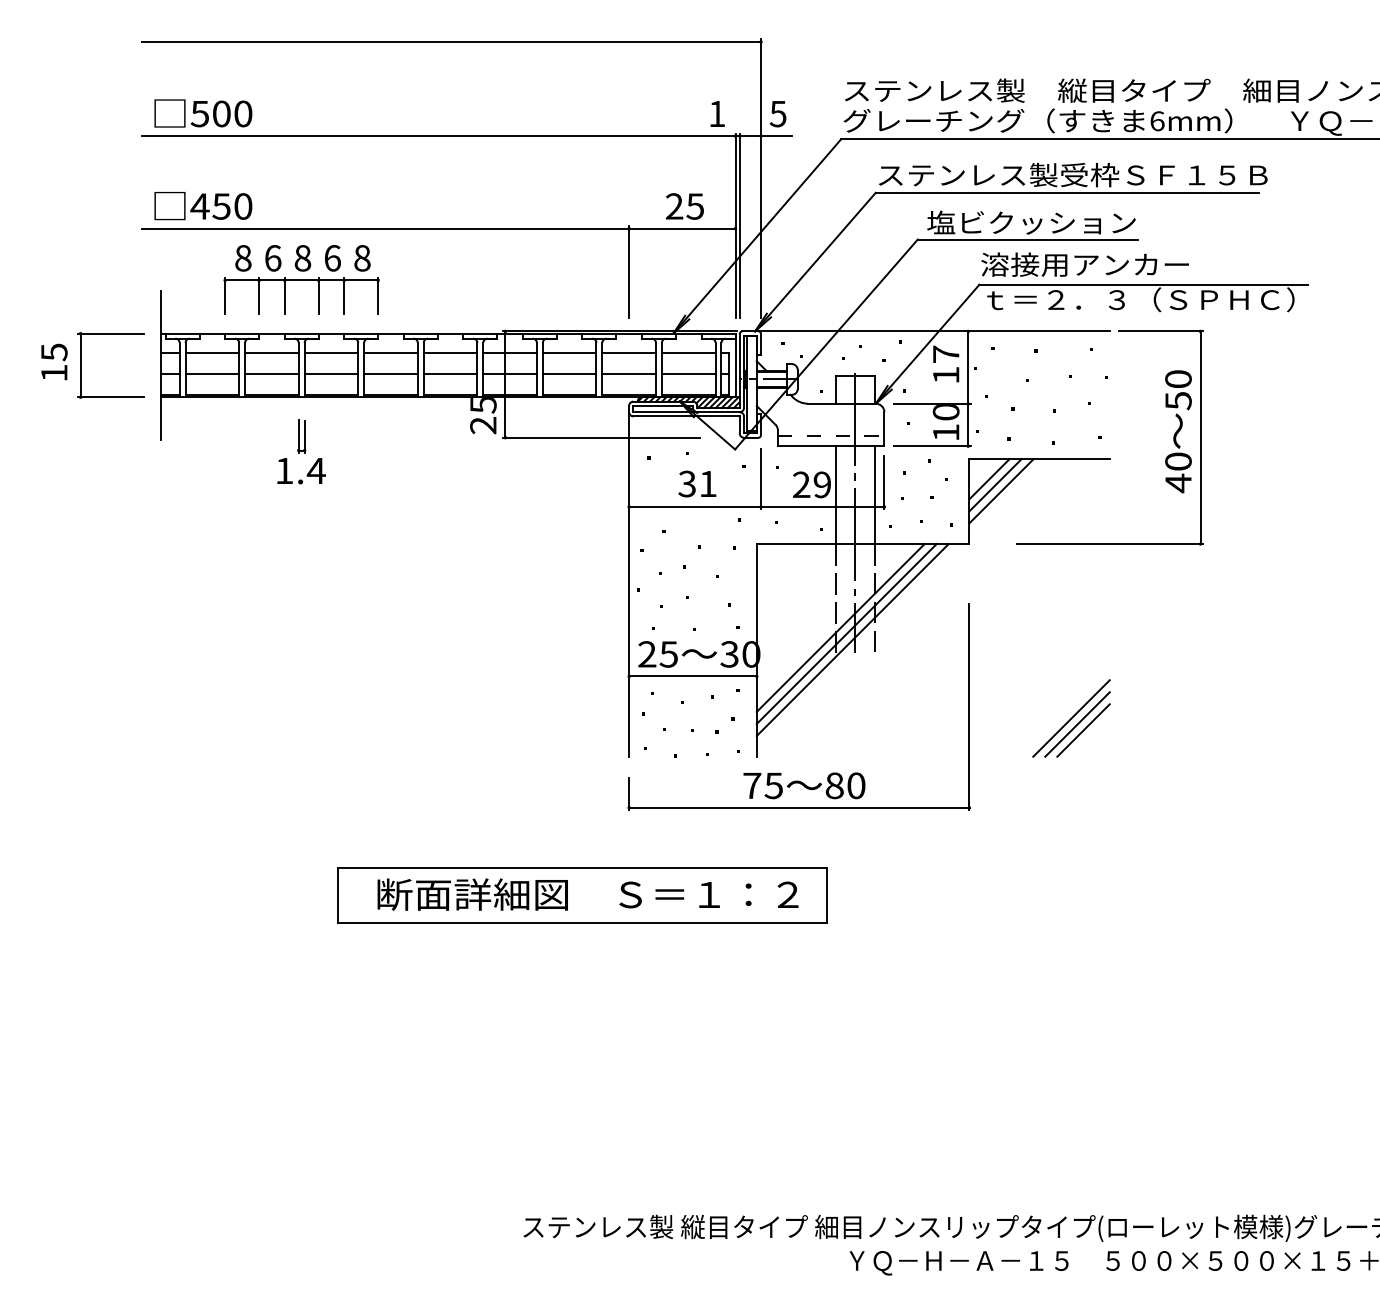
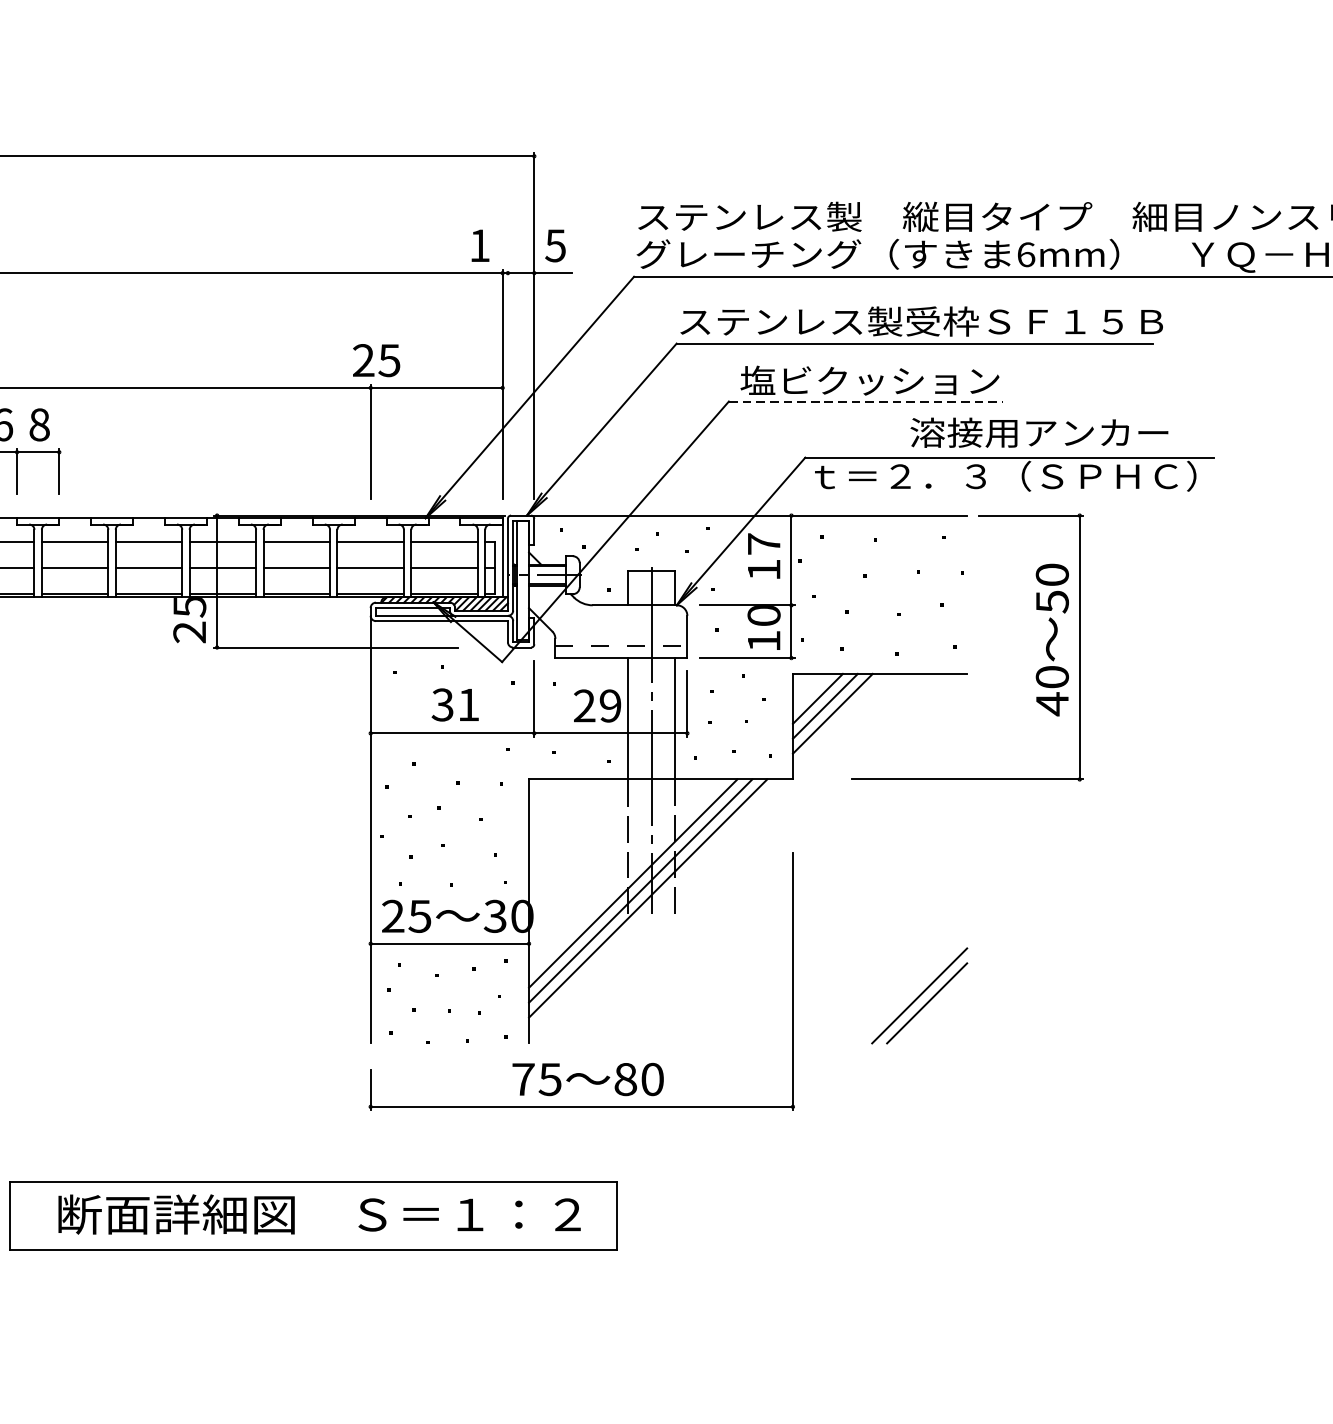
text: (684, 206) -> (376, 360), moved
line: (739, 225) -> (507, 384), removed
line: (1028, 239) -> (866, 401), solid -> dashed
text: (1084, 264) -> (1038, 432), moved
line: (1083, 730) -> (934, 1010), removed

